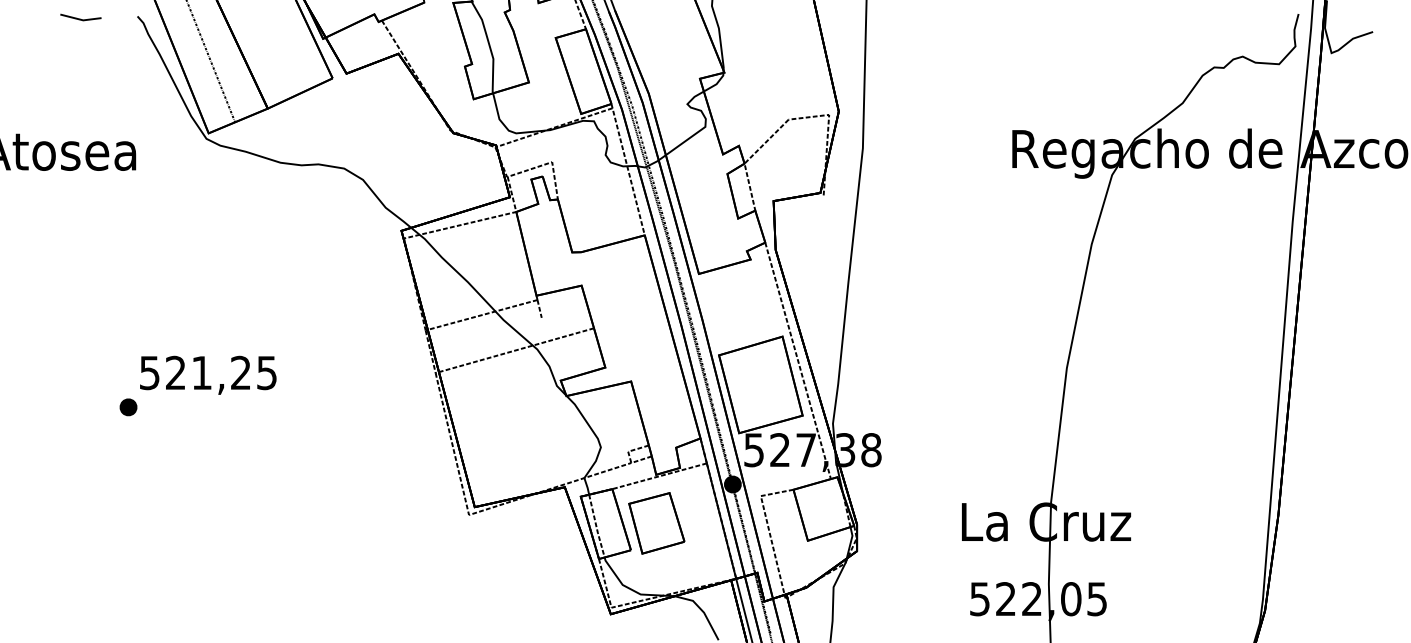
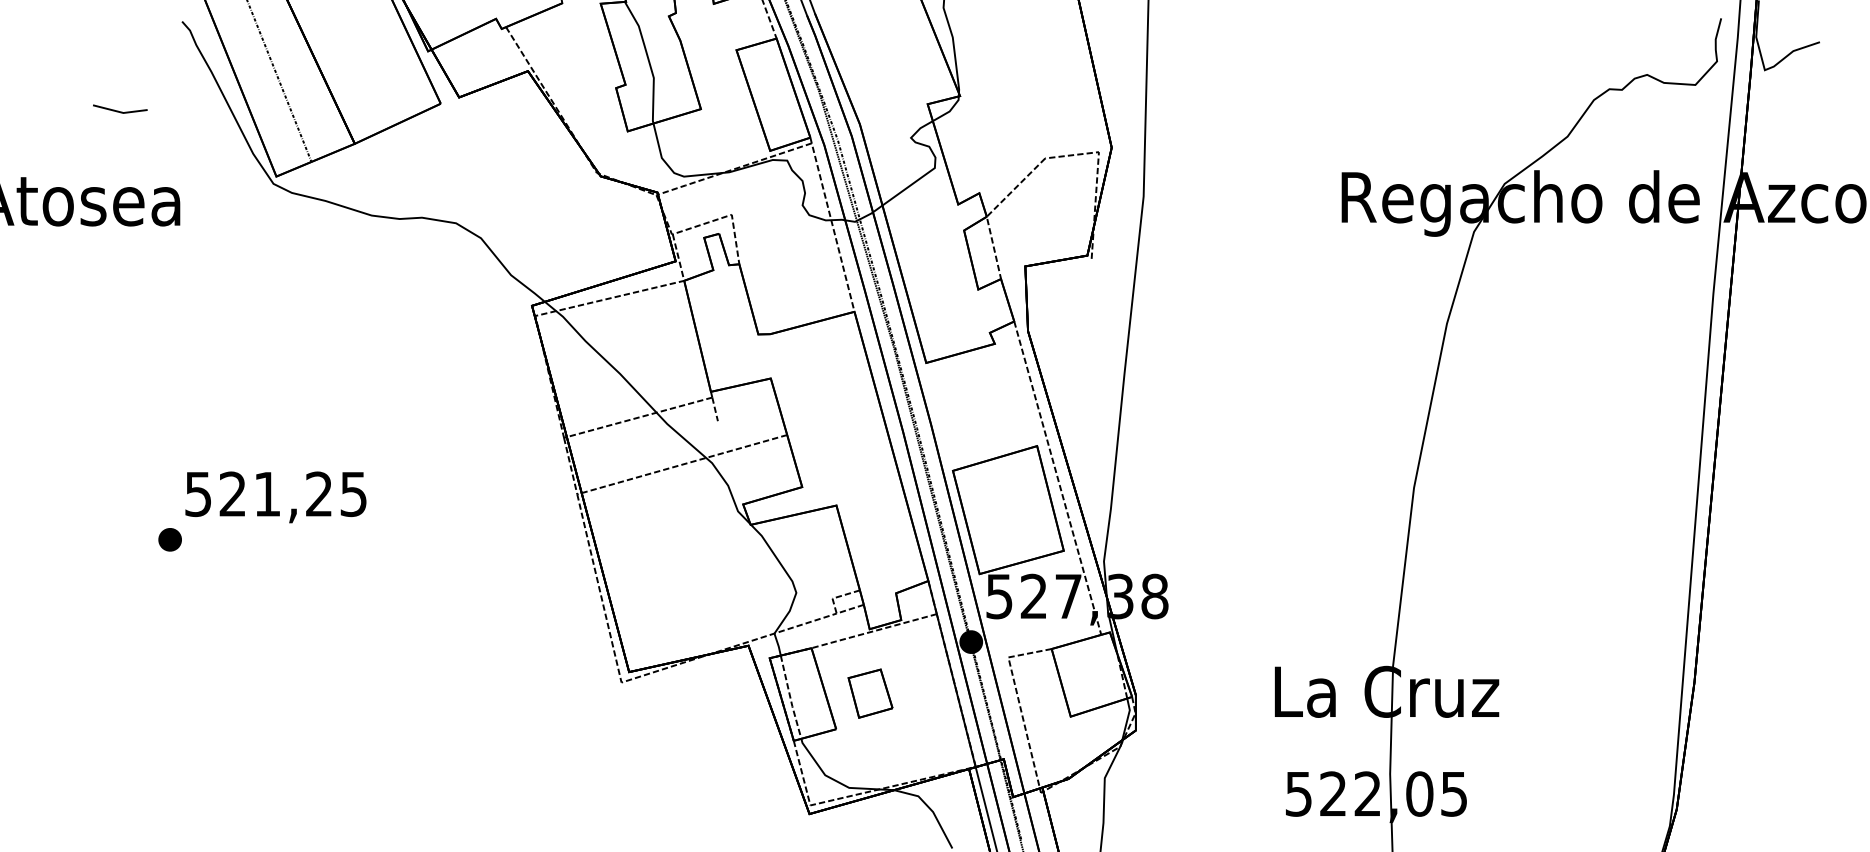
line: (80, 18) -> (119, 110), moved
part: (656, 523) -> (870, 693), size x0.6

